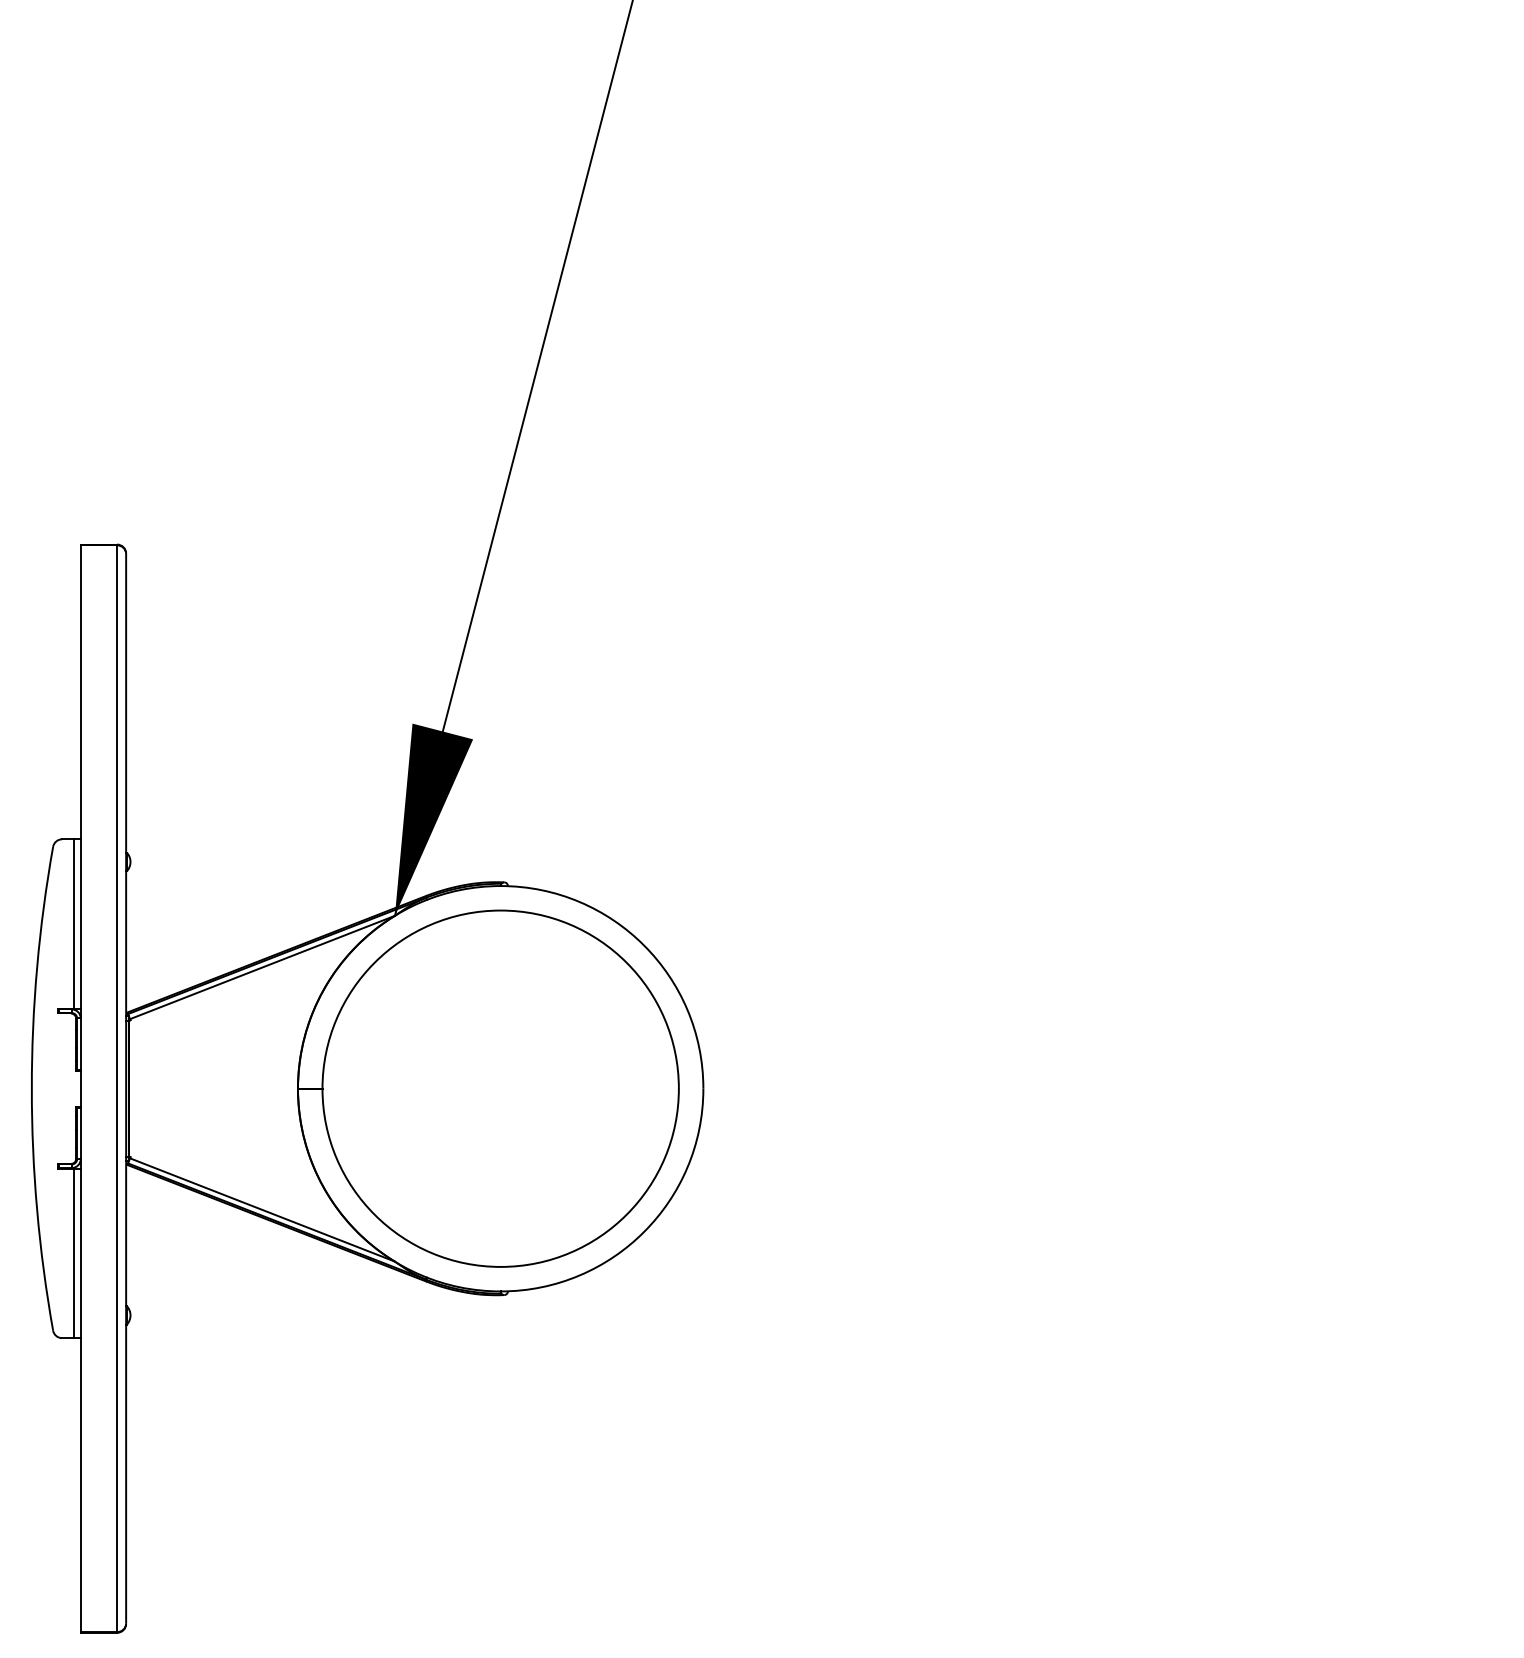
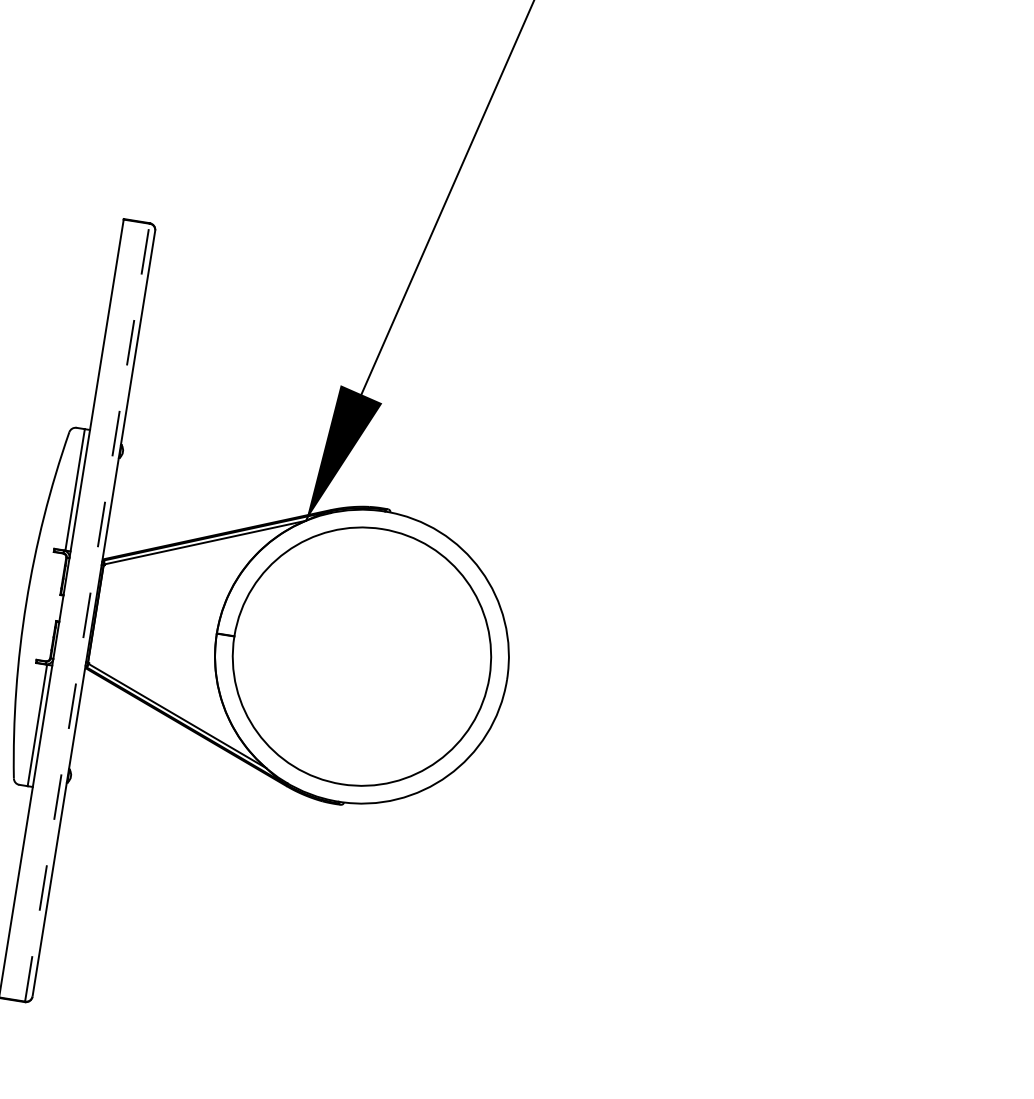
line: (117, 1088) -> (87, 612), solid -> dashed

